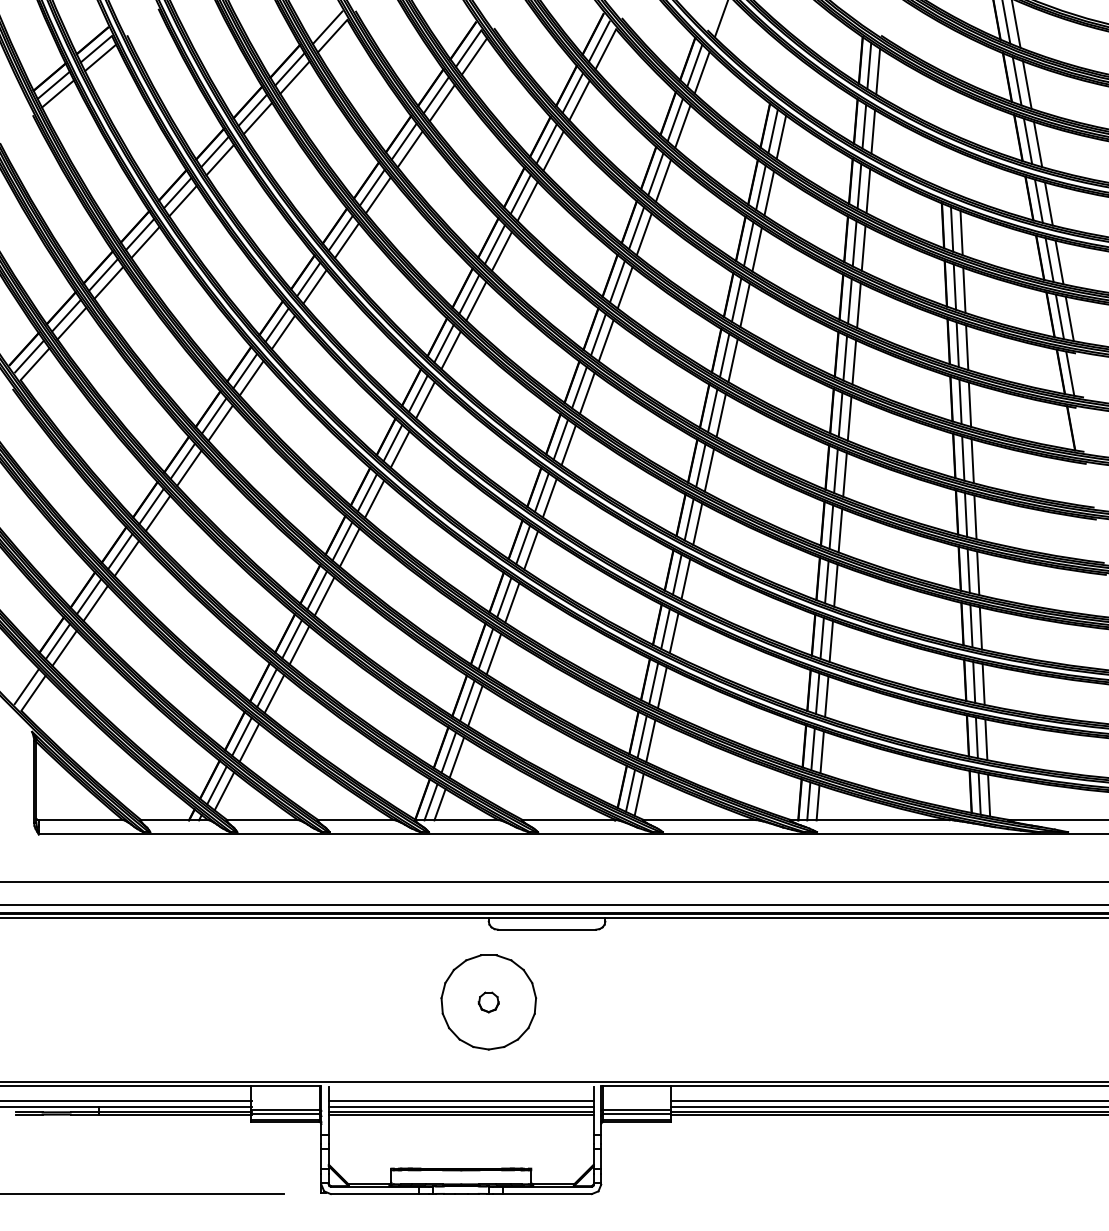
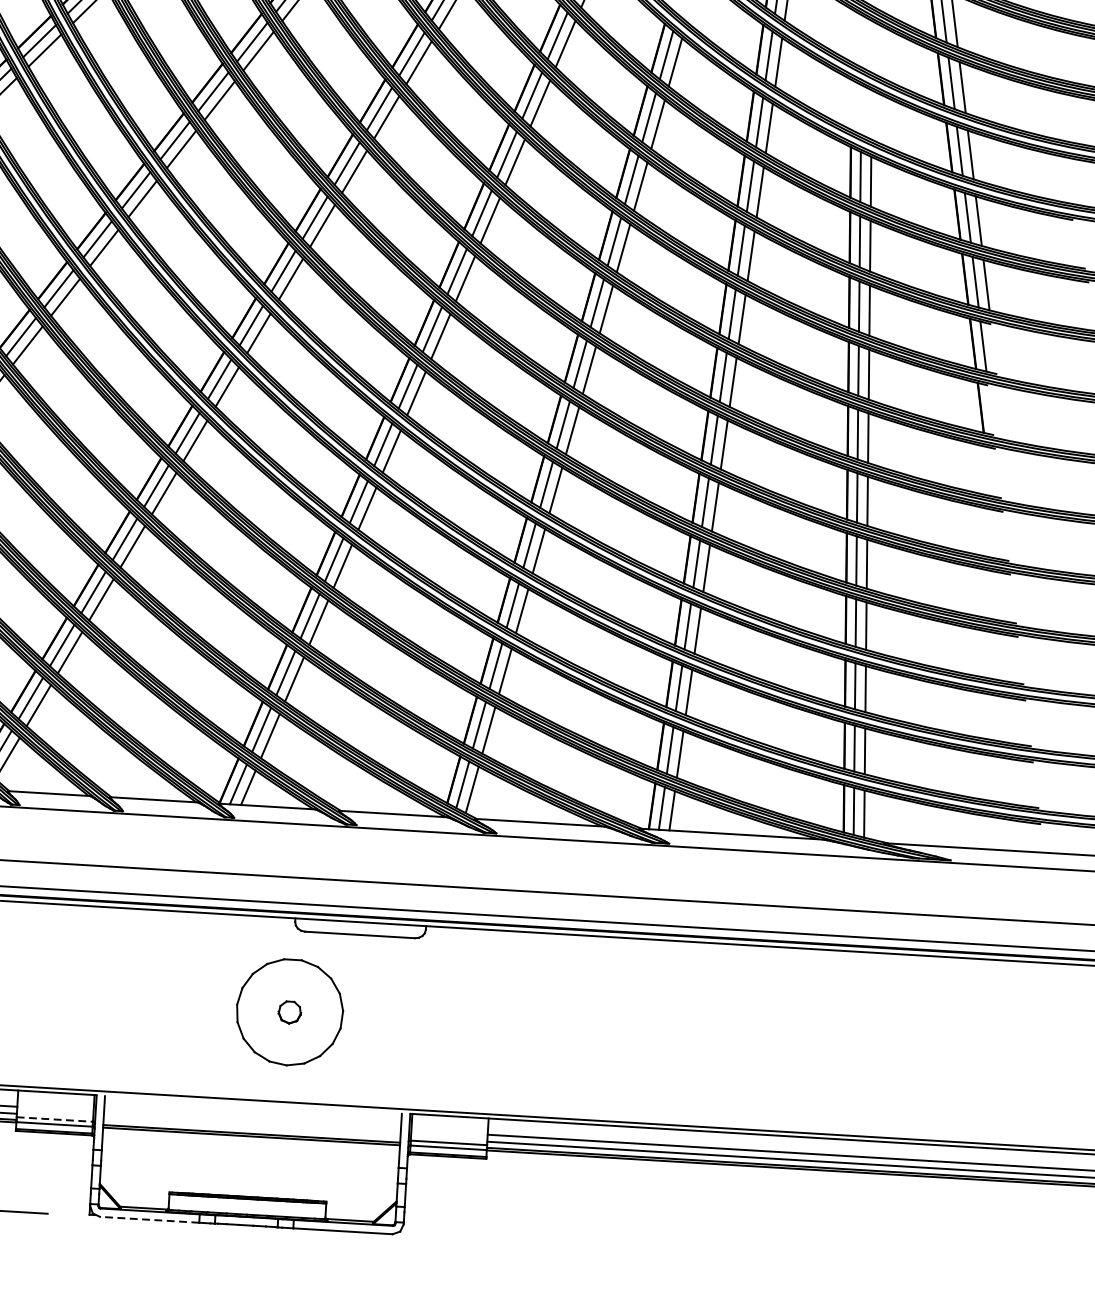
line: (460, 1100) -> (251, 1120), removed
line: (460, 1106) -> (251, 1127), removed
line: (286, 1109) -> (55, 1119), solid -> dashed
line: (374, 1194) -> (148, 1220), solid -> dashed

